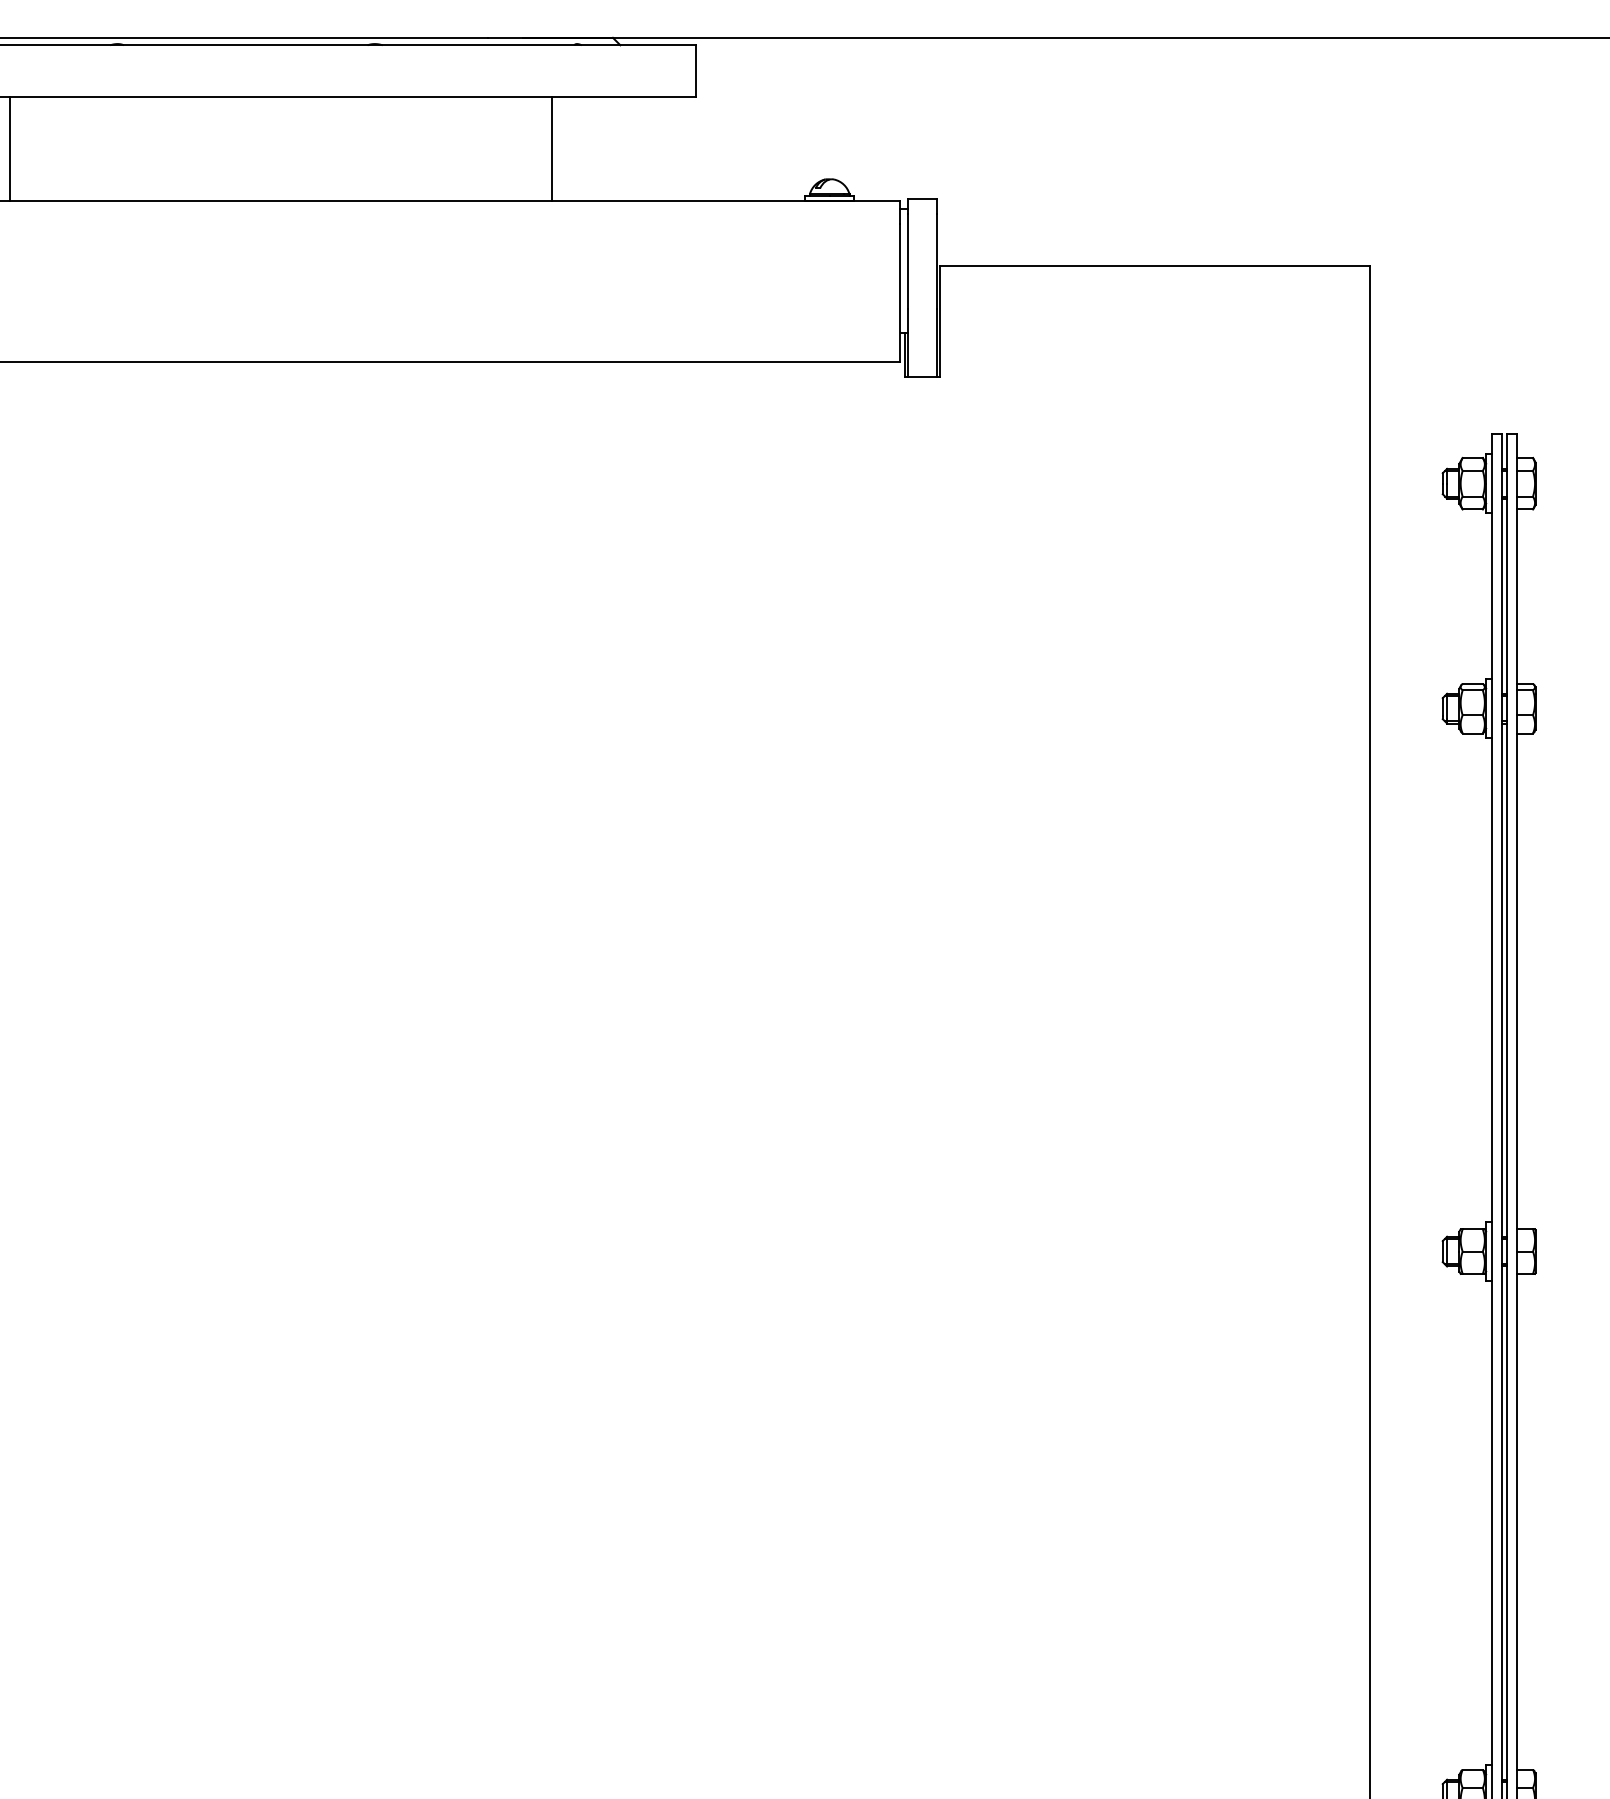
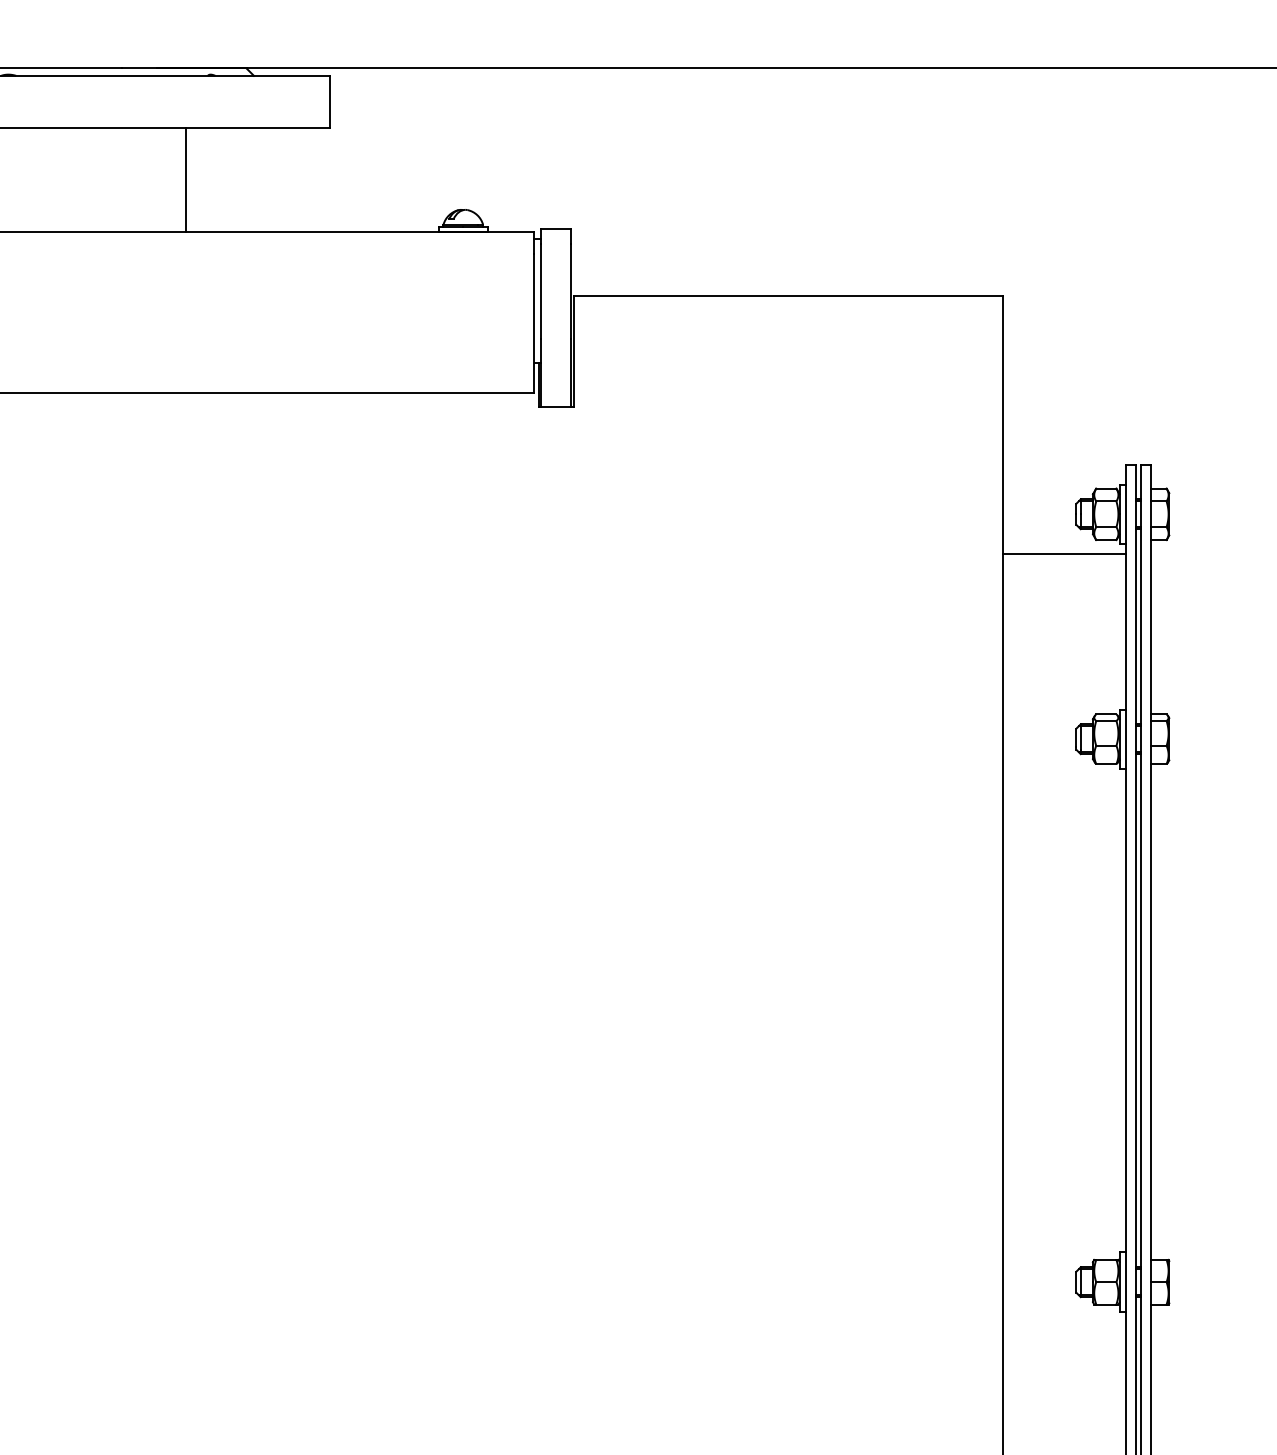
line: (1430, 523) -> (1064, 554), added

